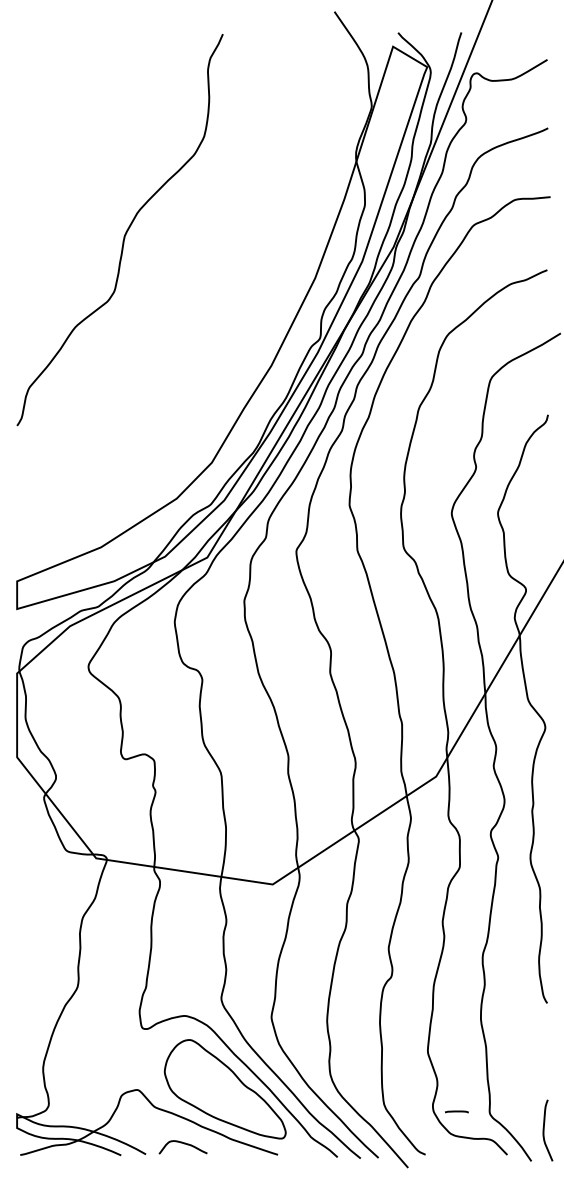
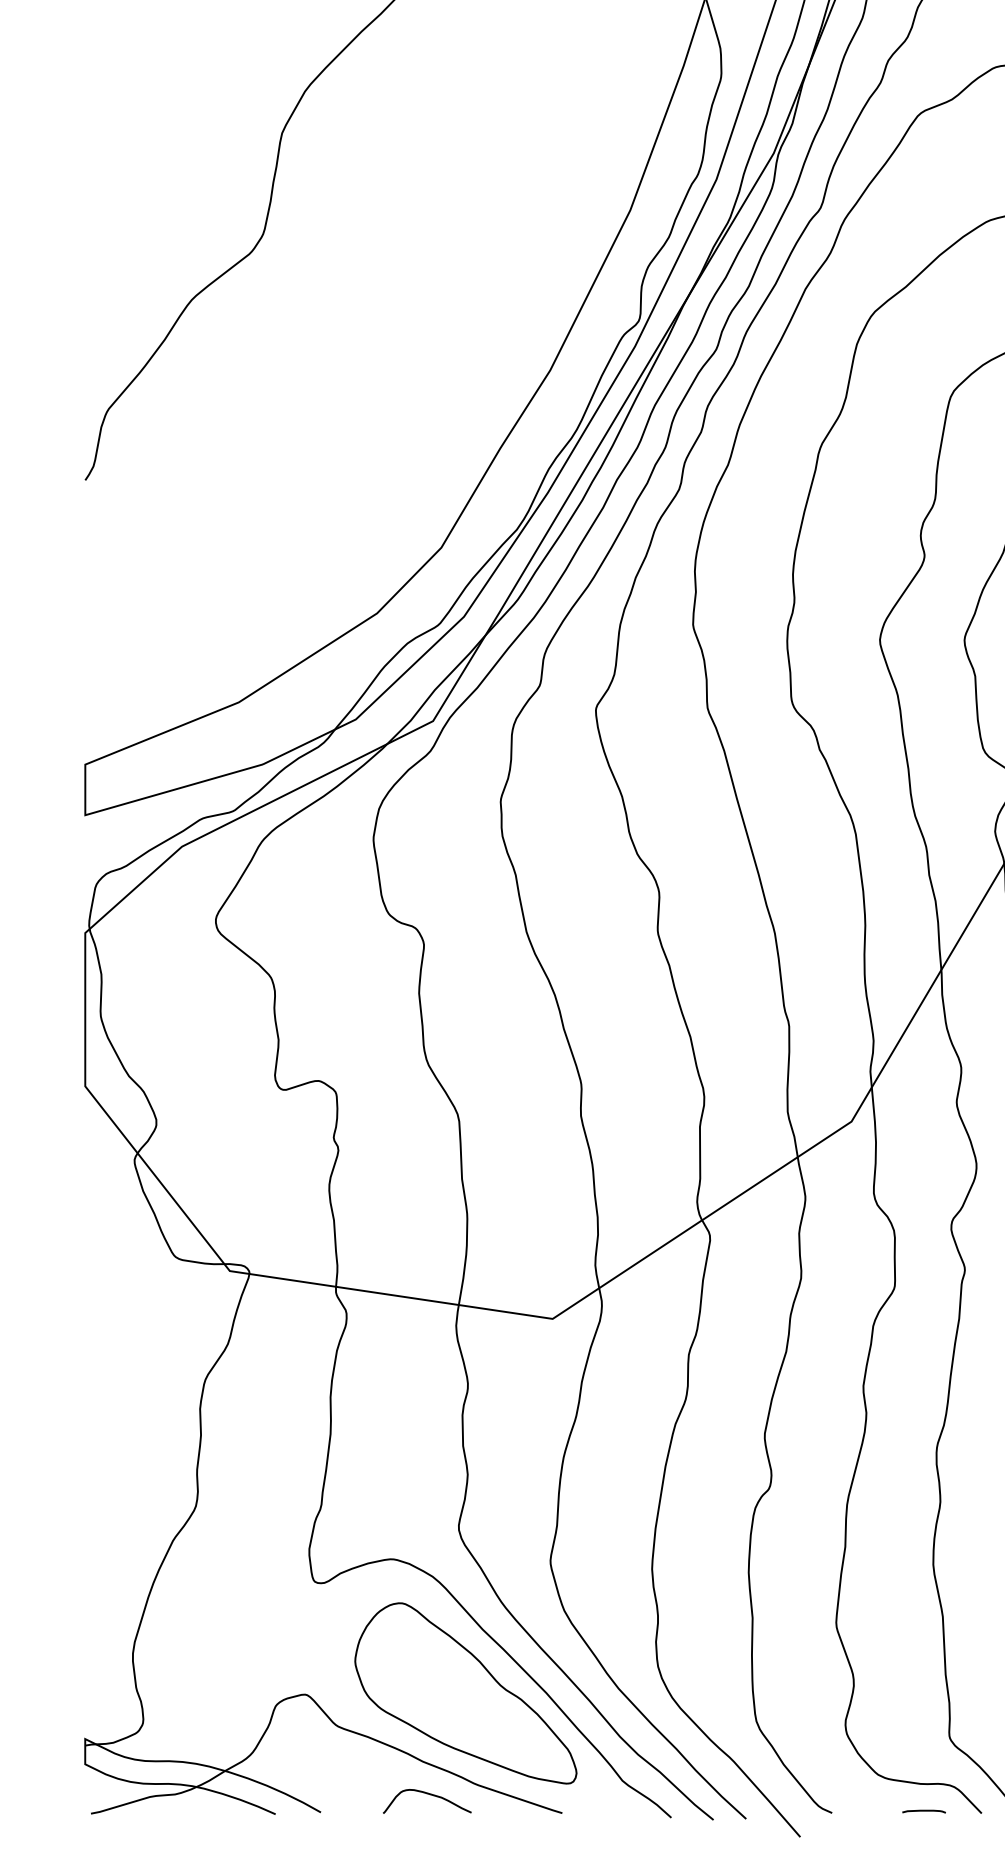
line: (456, 1111) -> (923, 1810), moved
curve: (184, 1144) -> (429, 1796), moved

